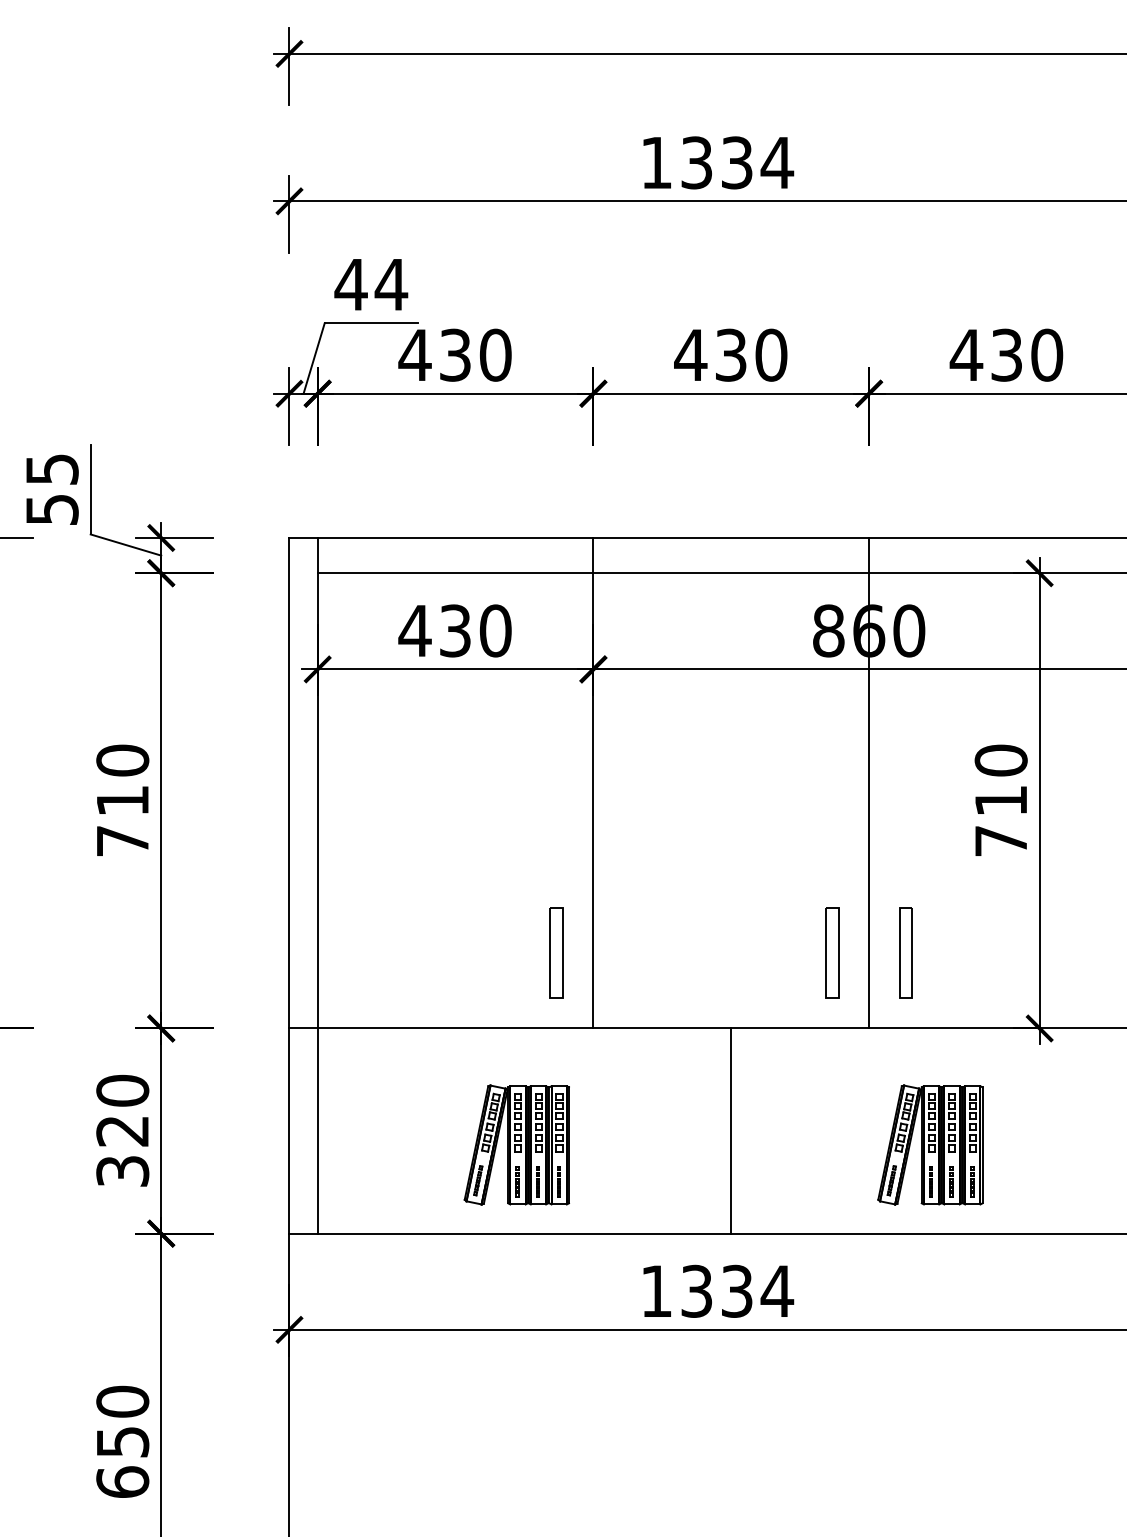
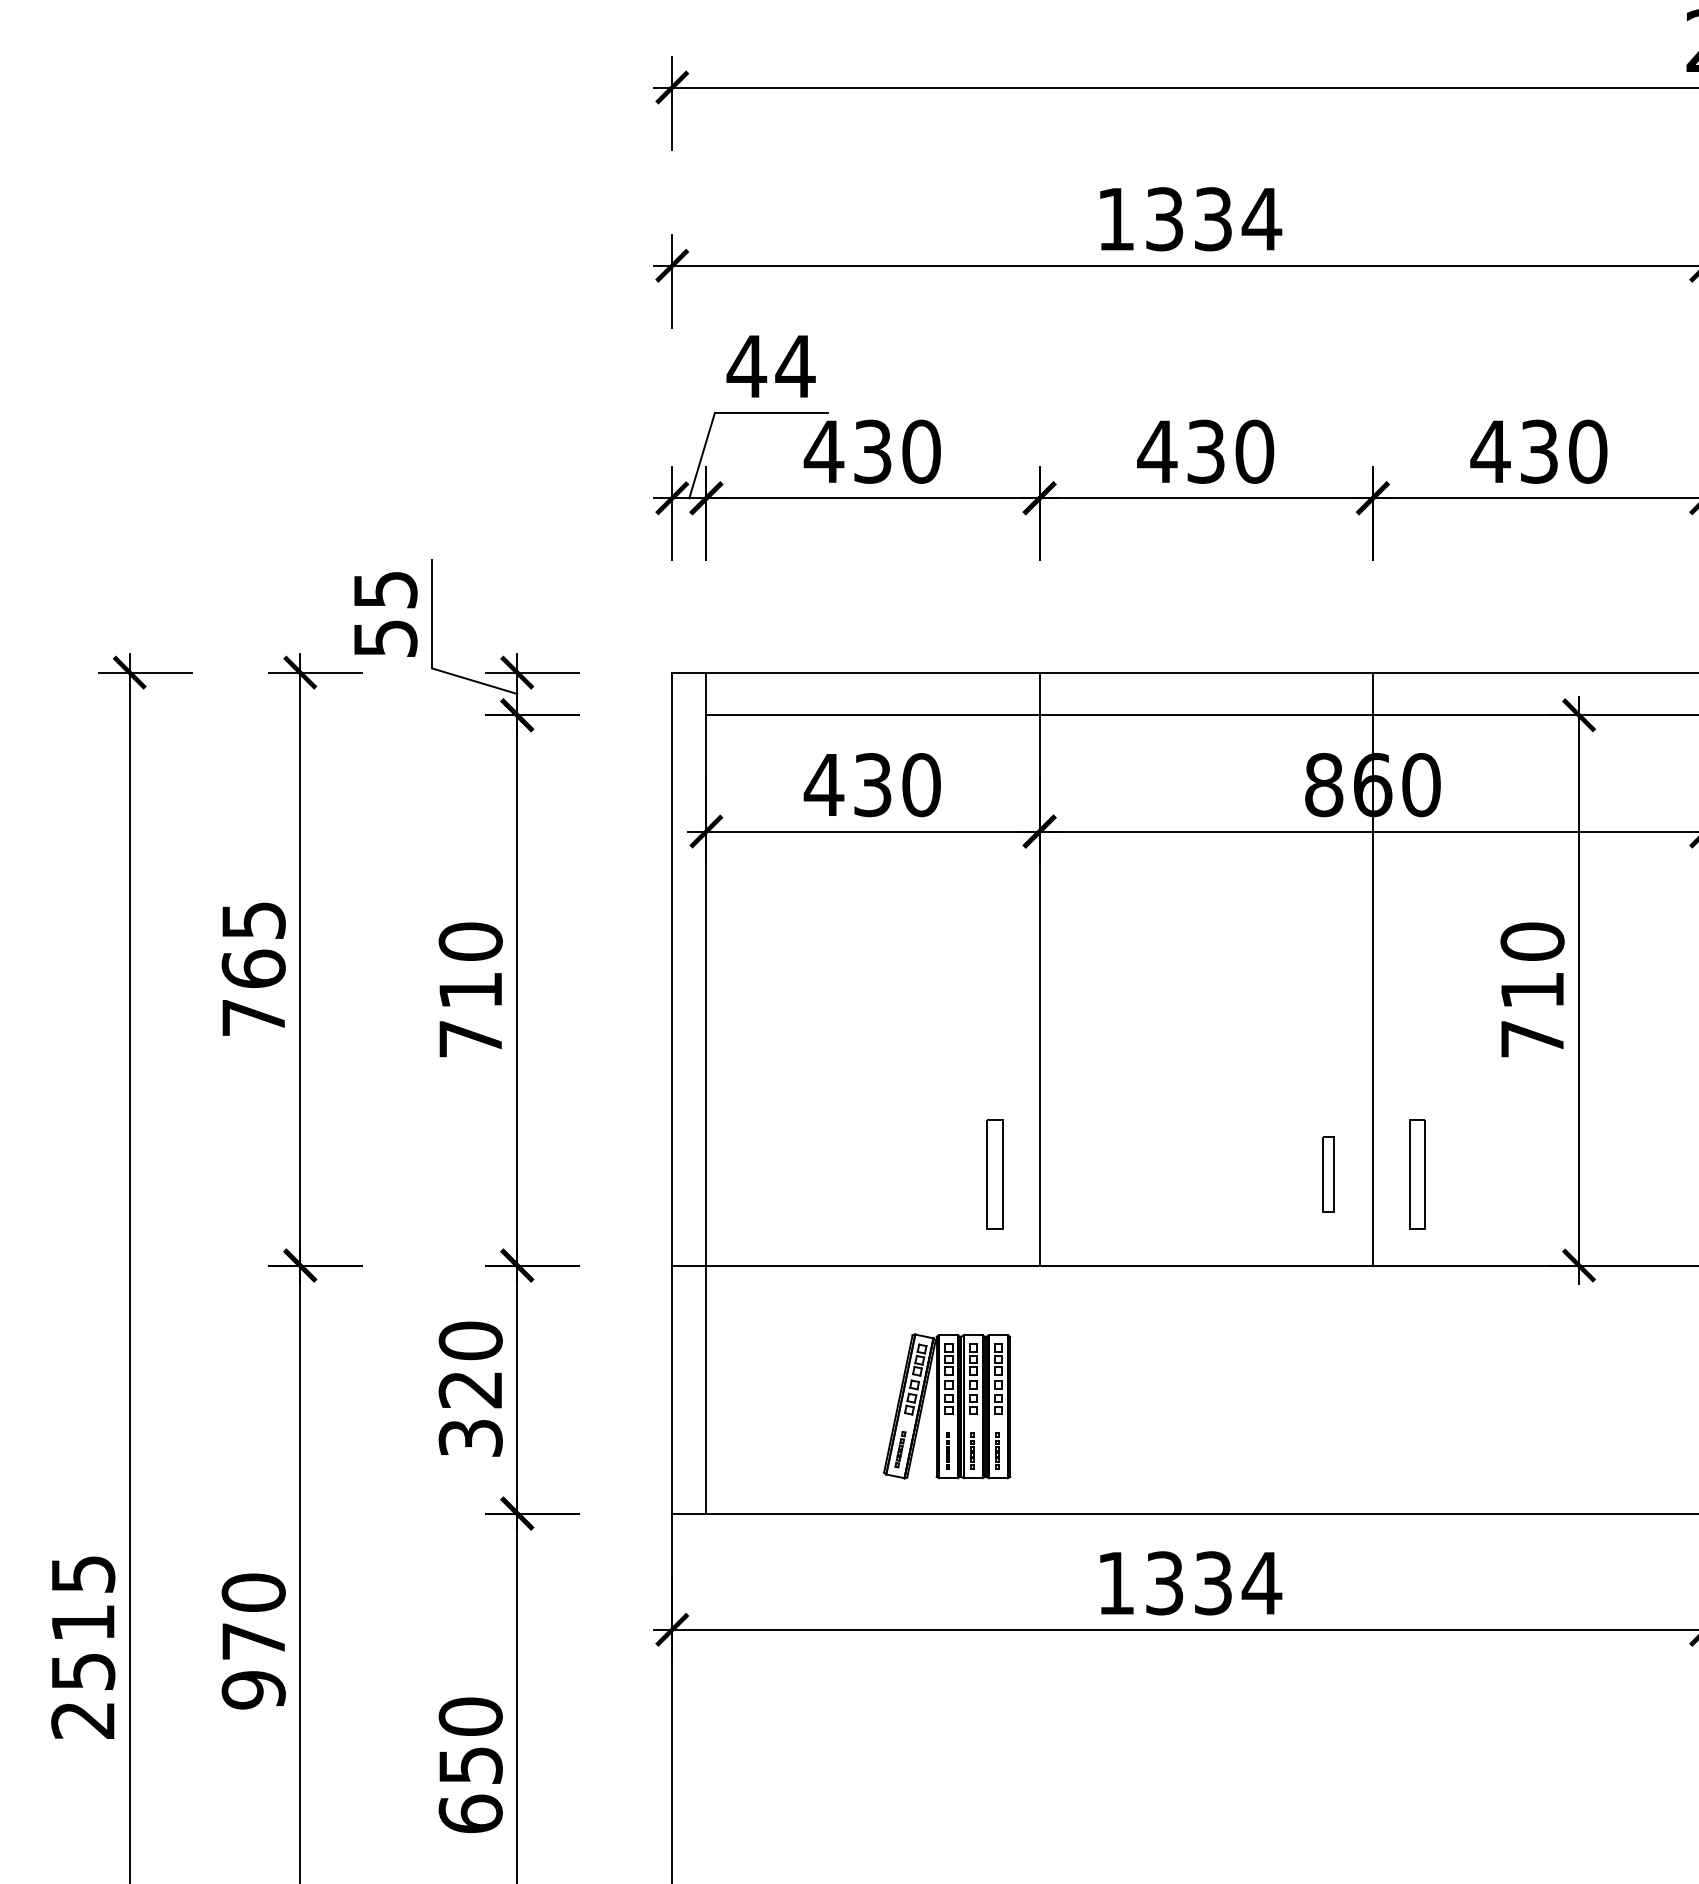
part: (832, 953) -> (1328, 1174), size x0.7
line: (731, 1131) -> (1206, 1389), removed
part: (930, 1145) -> (1447, 1406), removed

